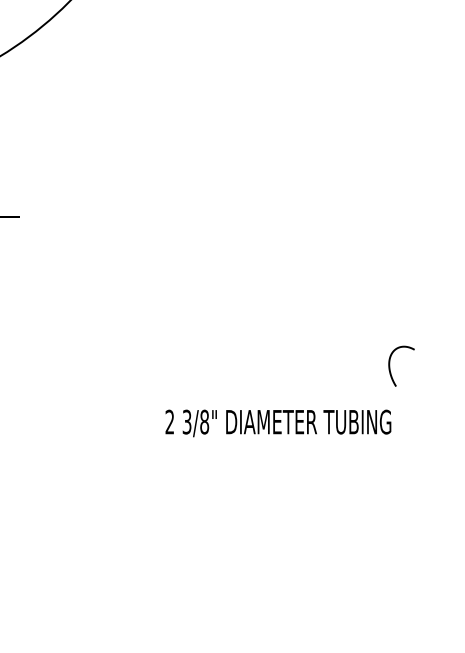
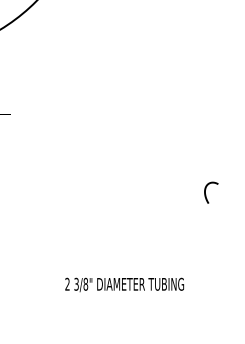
text: (278, 422) -> (124, 284), moved

